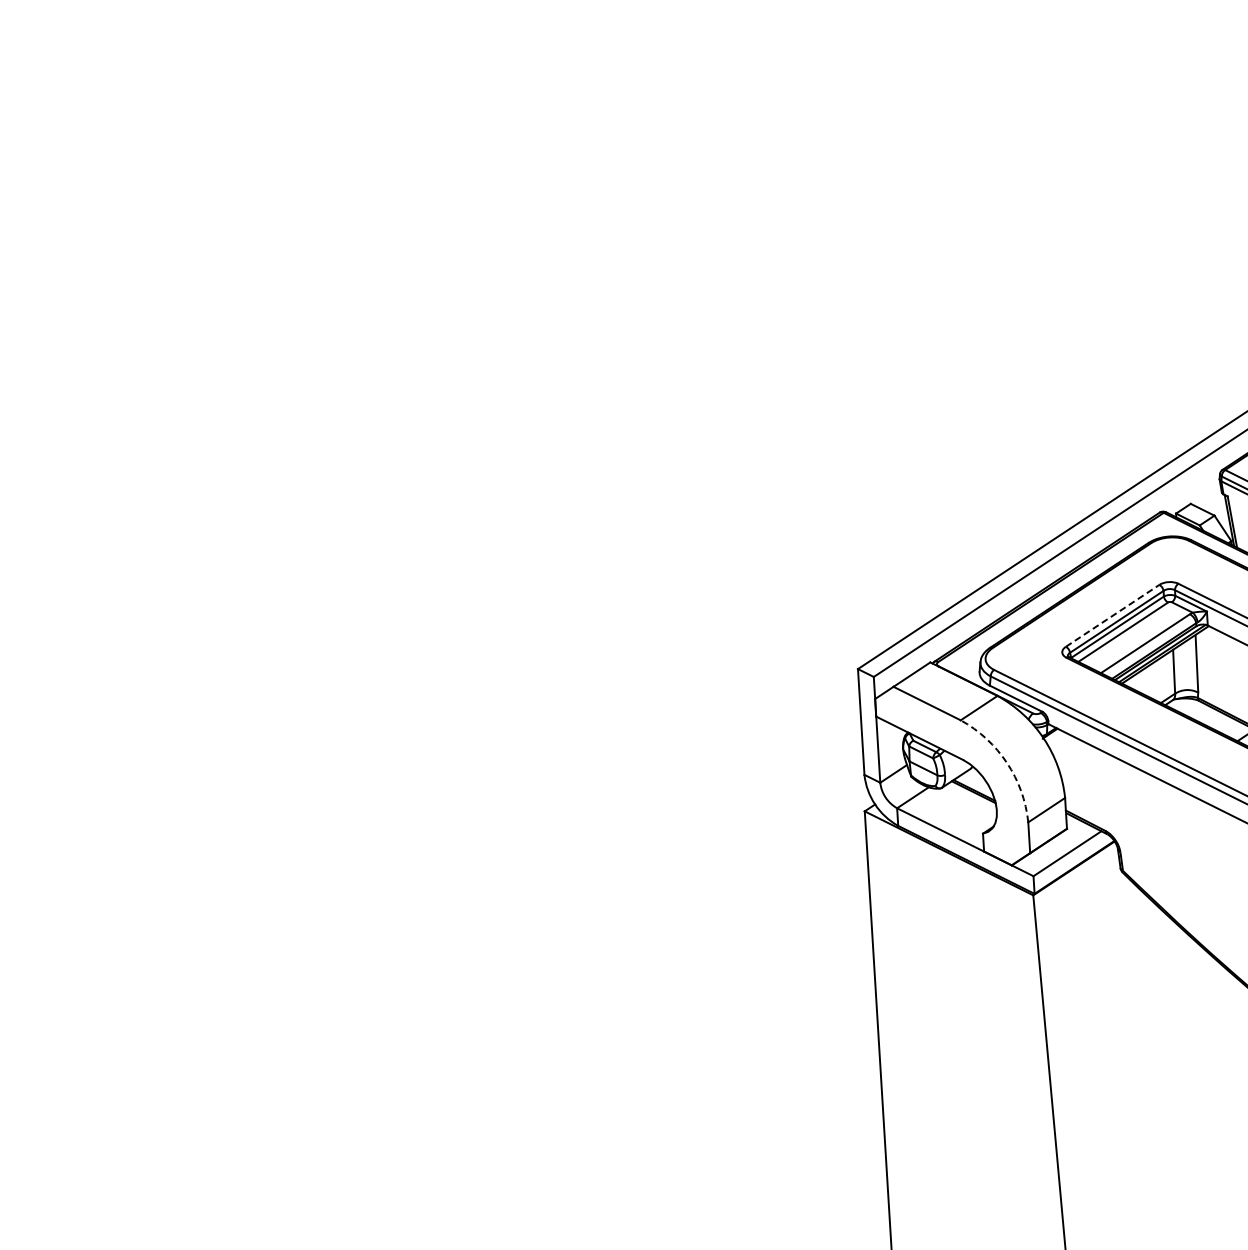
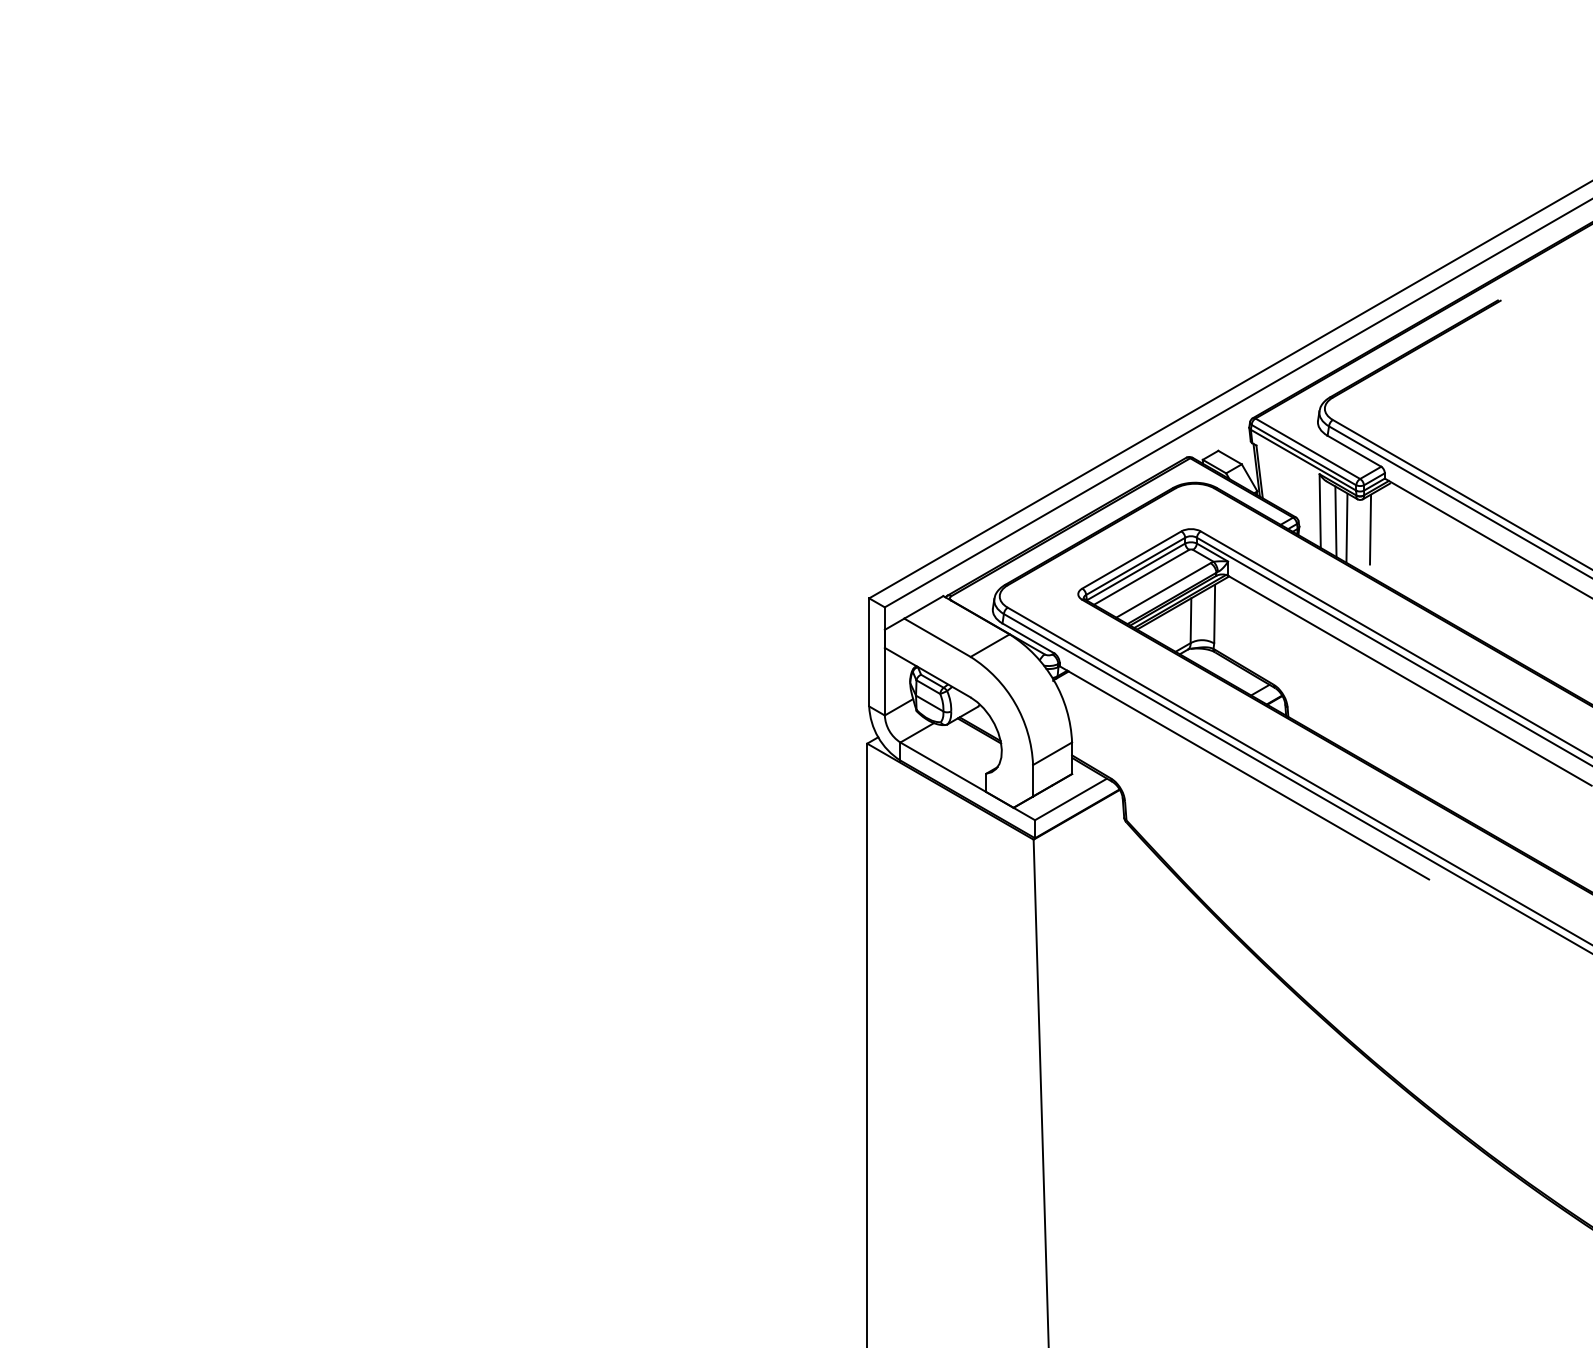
line: (1113, 615) -> (1132, 559), dashed -> solid
arc: (1007, 763) -> (1015, 703), dashed -> solid

